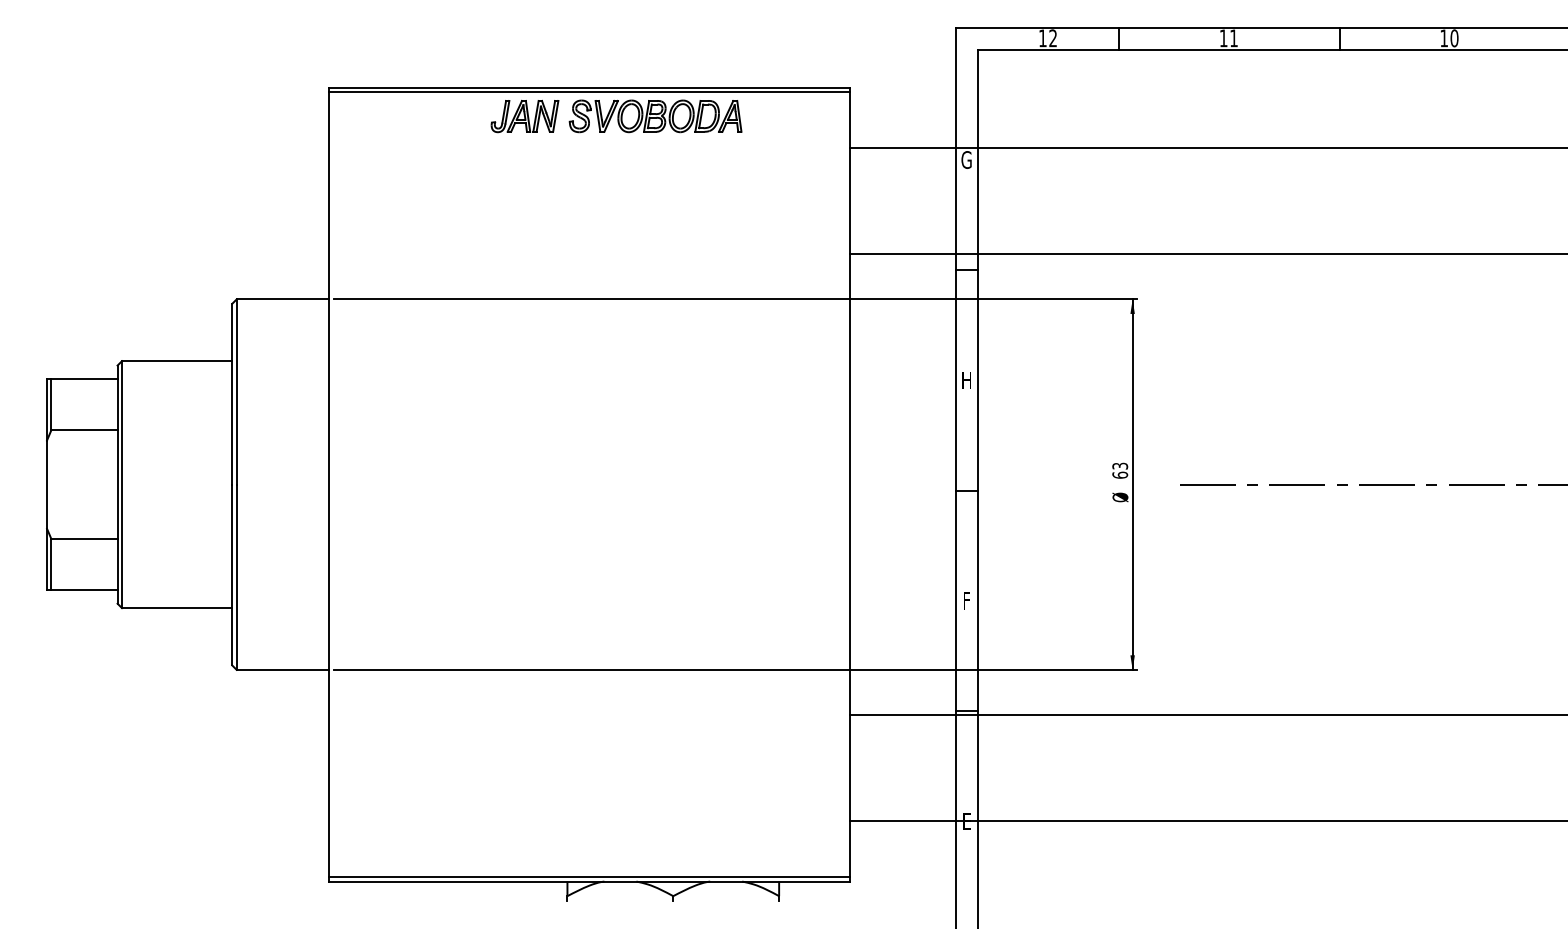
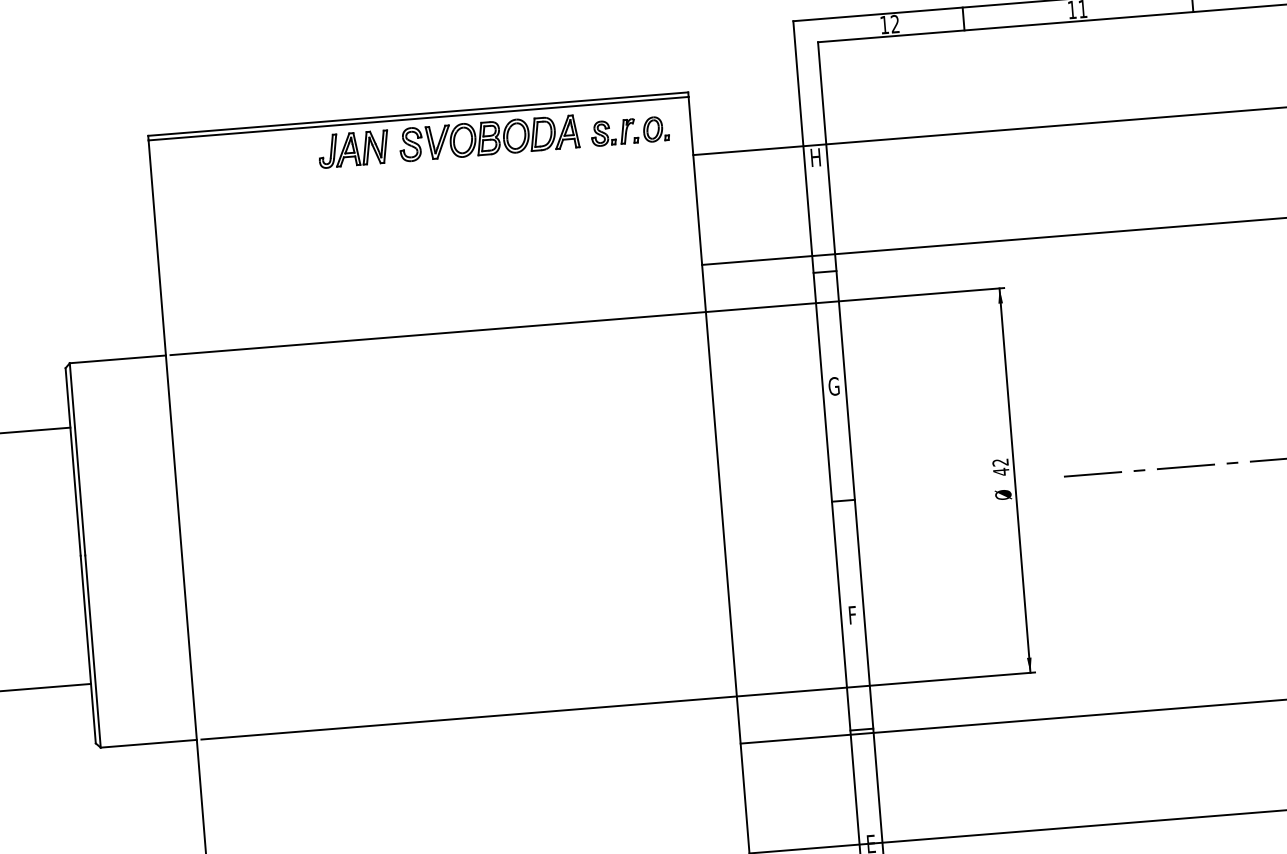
part: (790, 120) -> (629, 131), added
text: (966, 159) -> (815, 157), G -> H
text: (966, 380) -> (833, 386), H -> G
text: (1120, 470) -> (1001, 466), 63 -> 42

